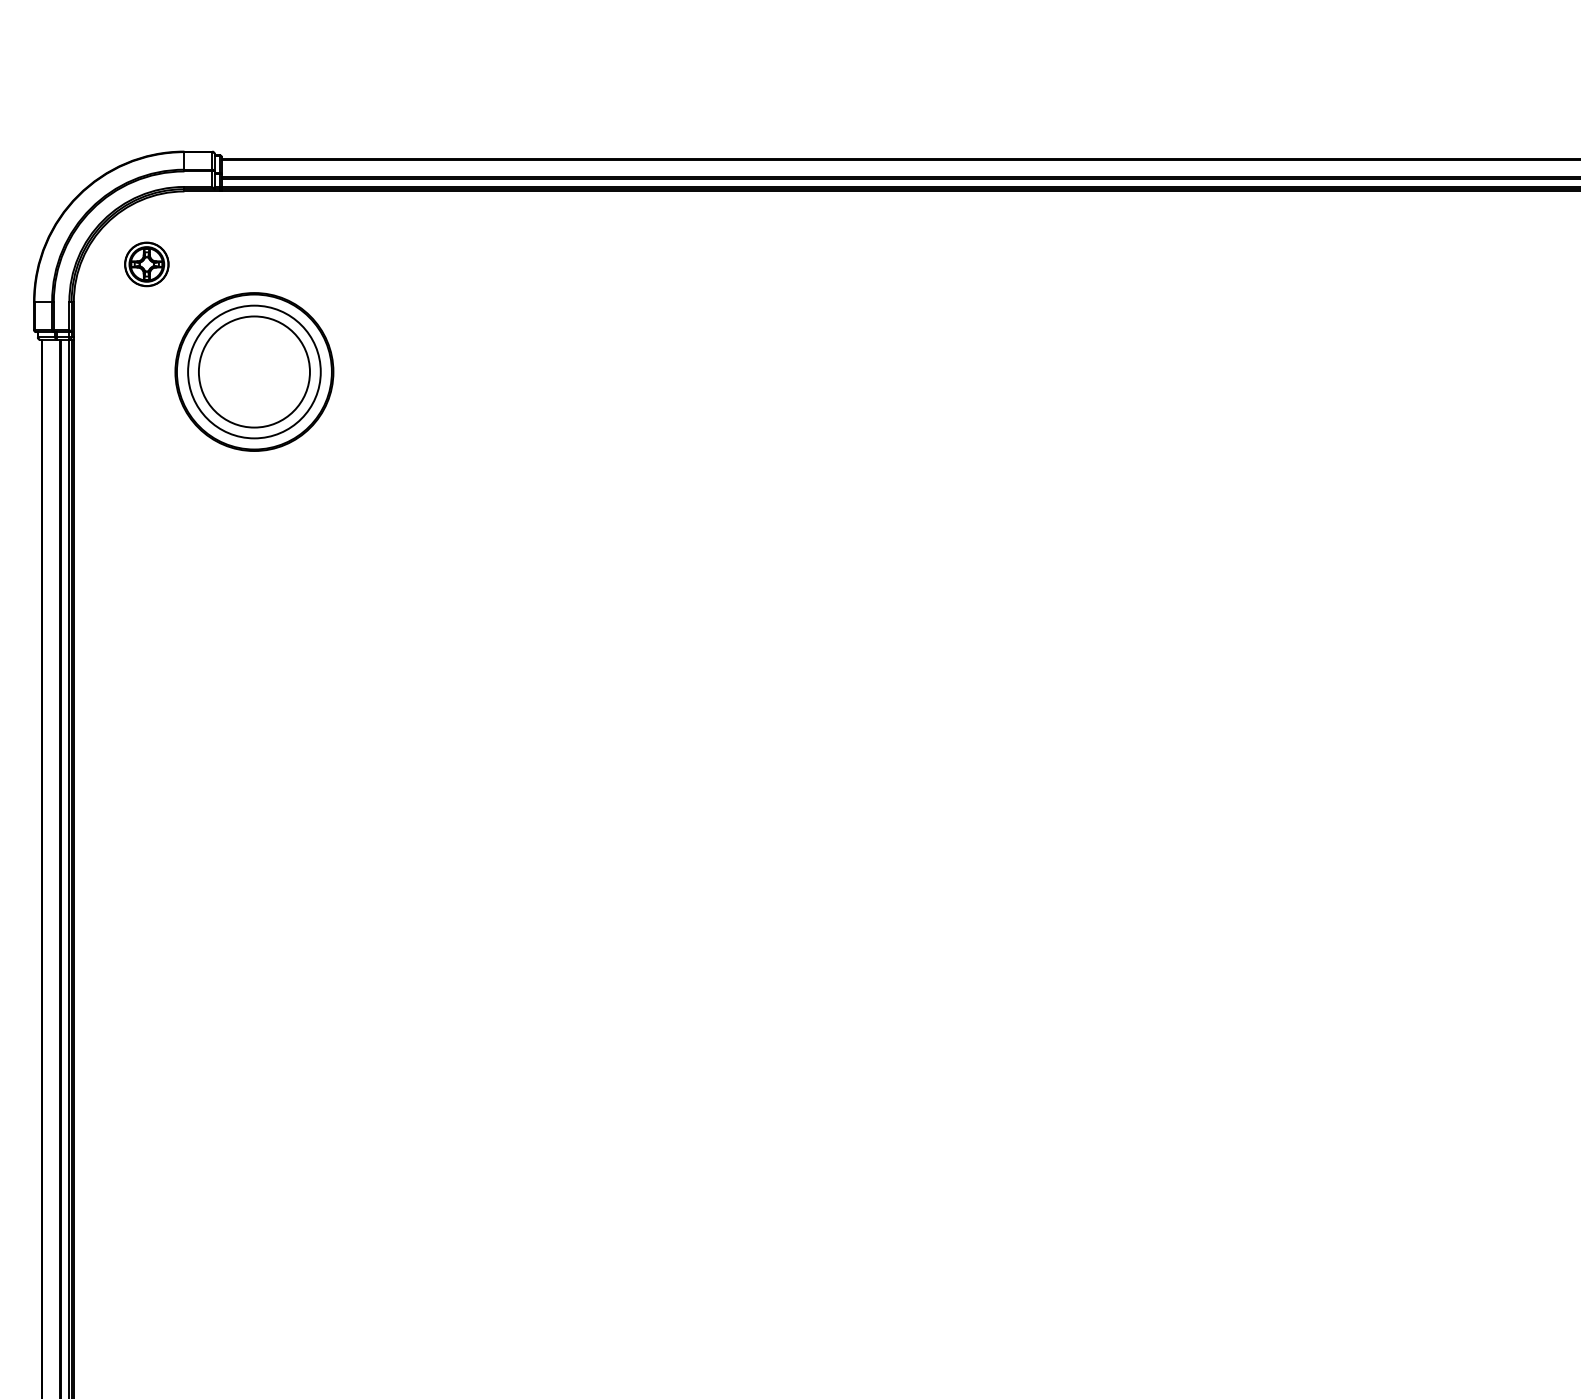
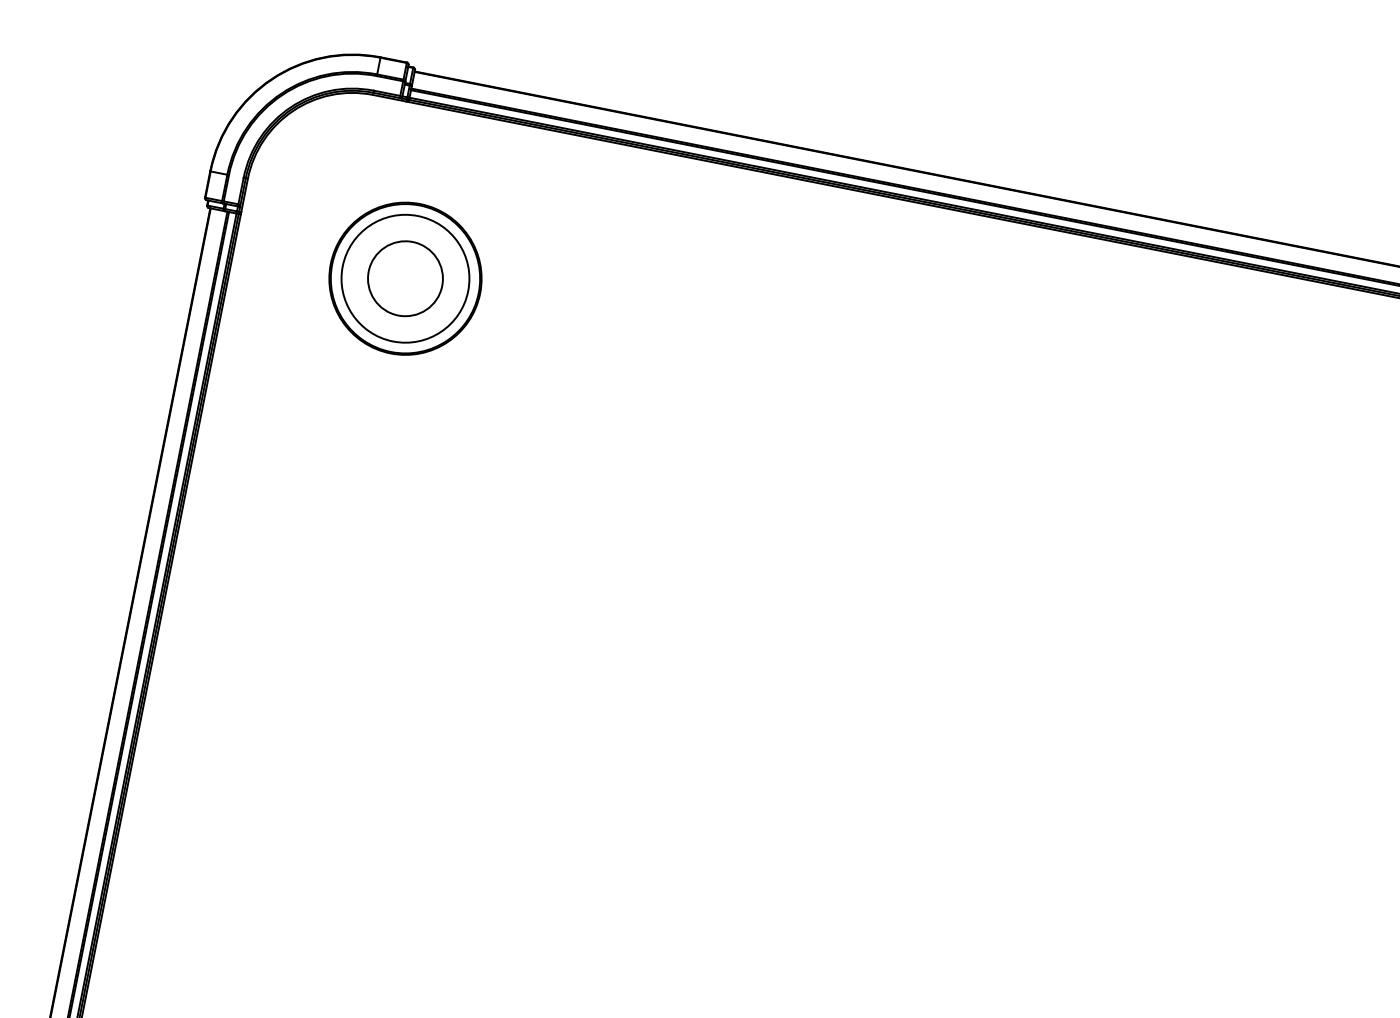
part: (146, 264) -> (323, 156), removed
circle: (253, 371) -> (404, 278), size x0.7

